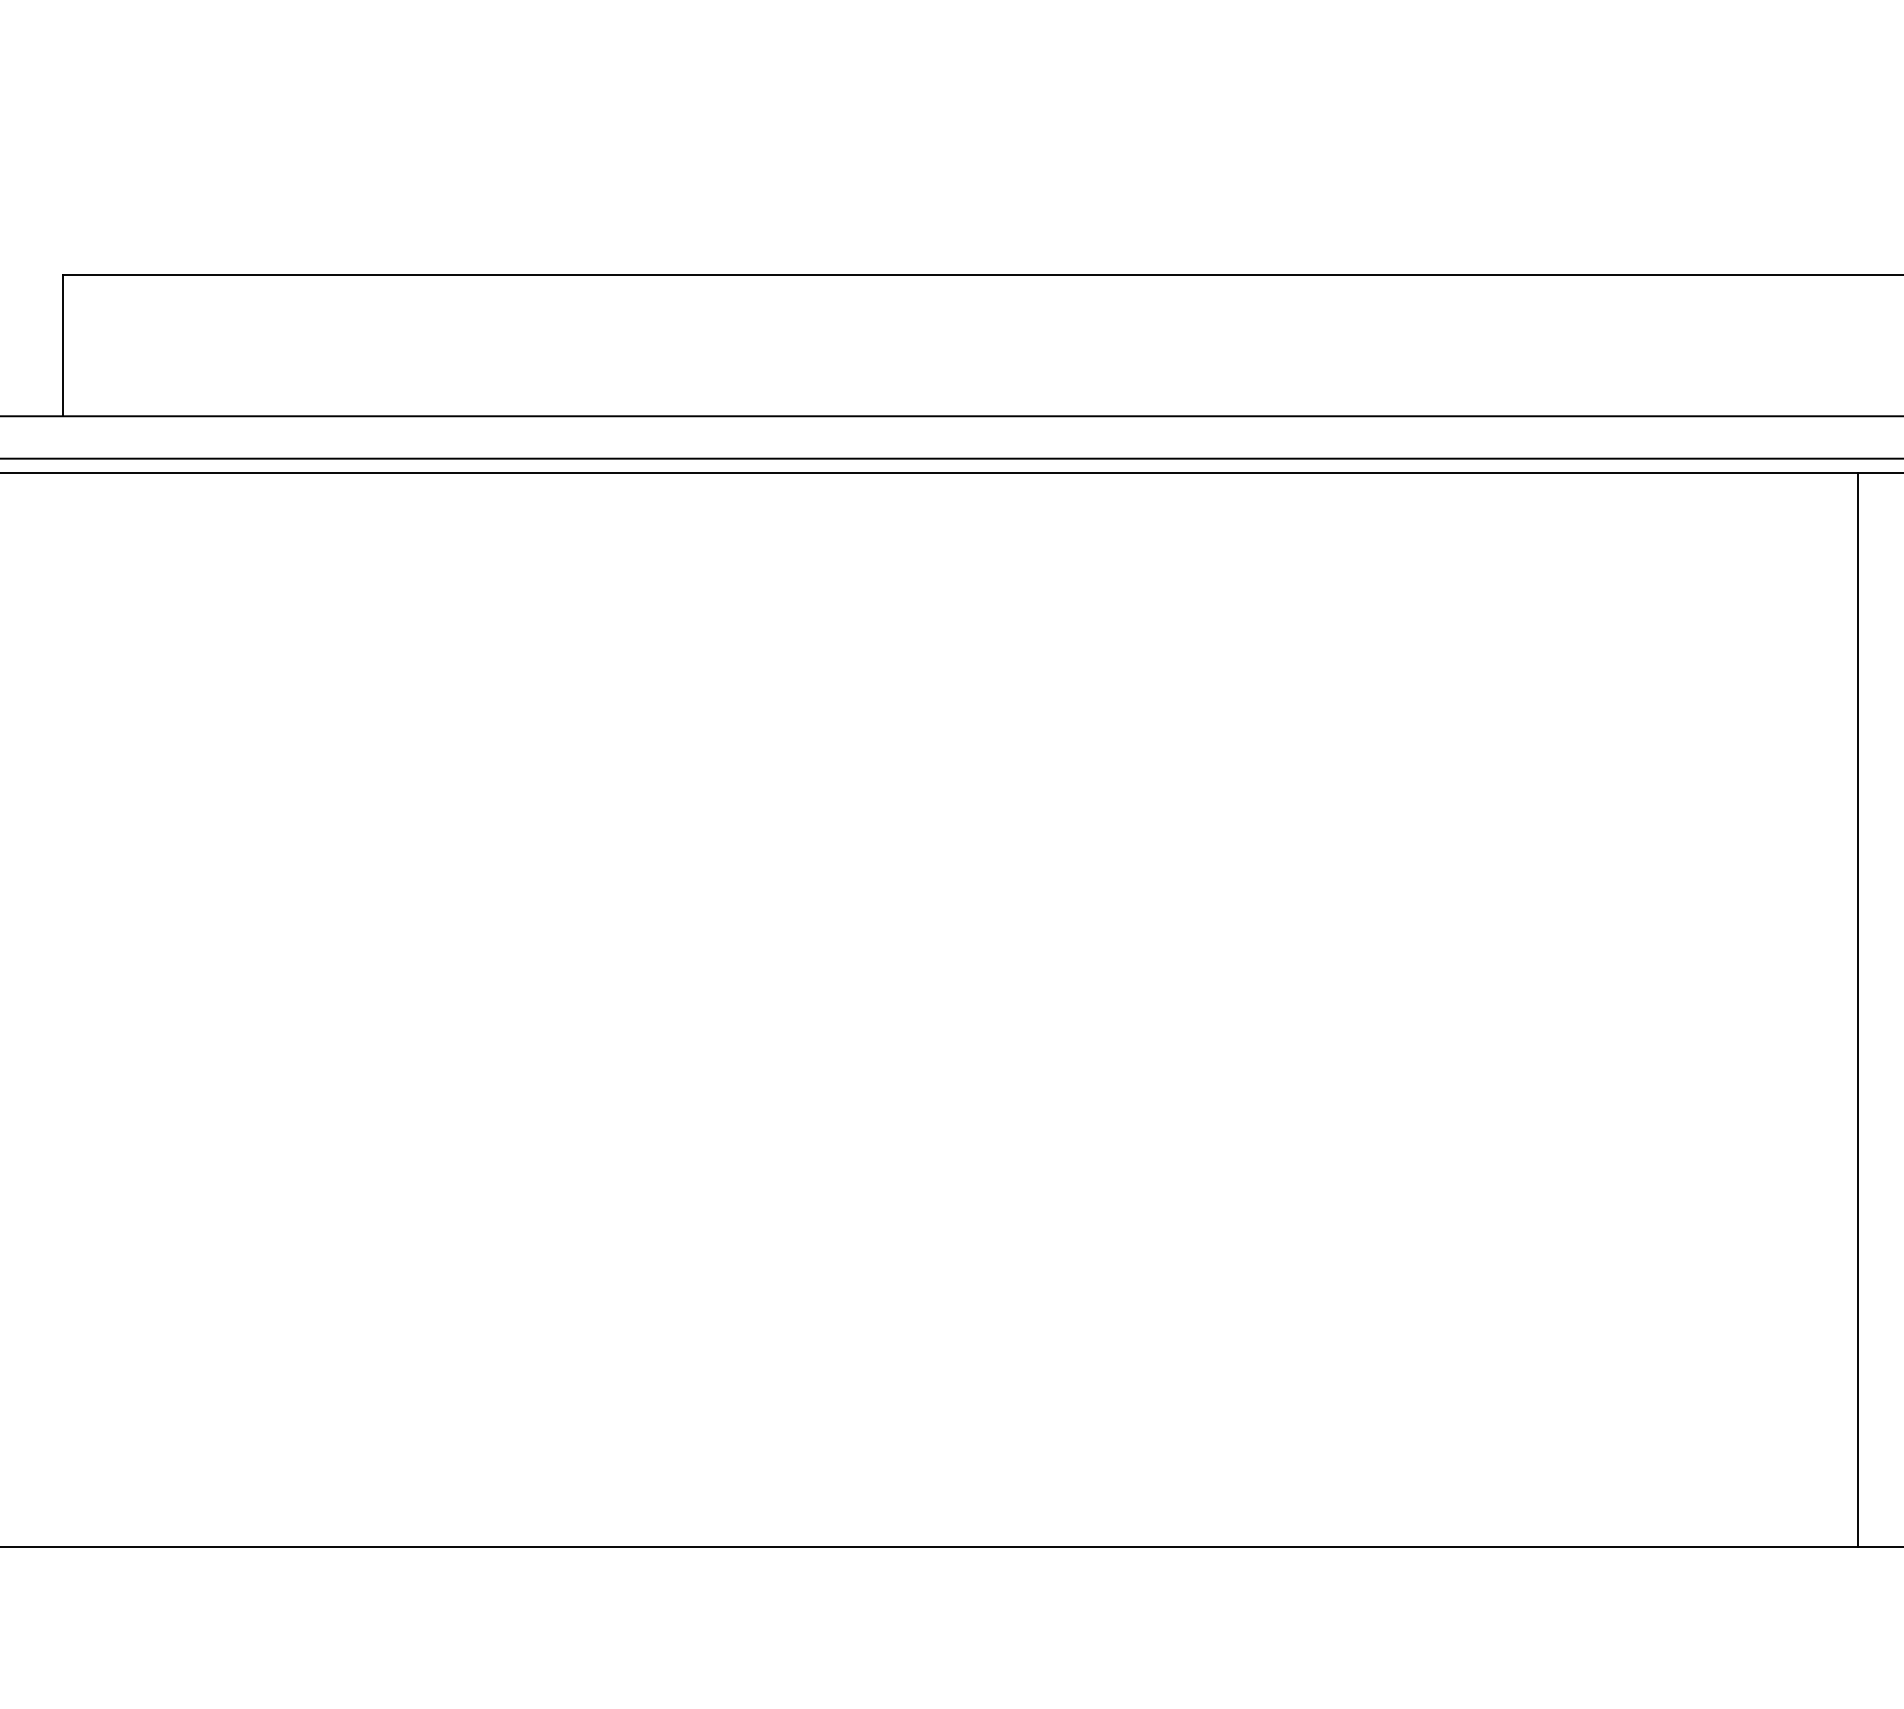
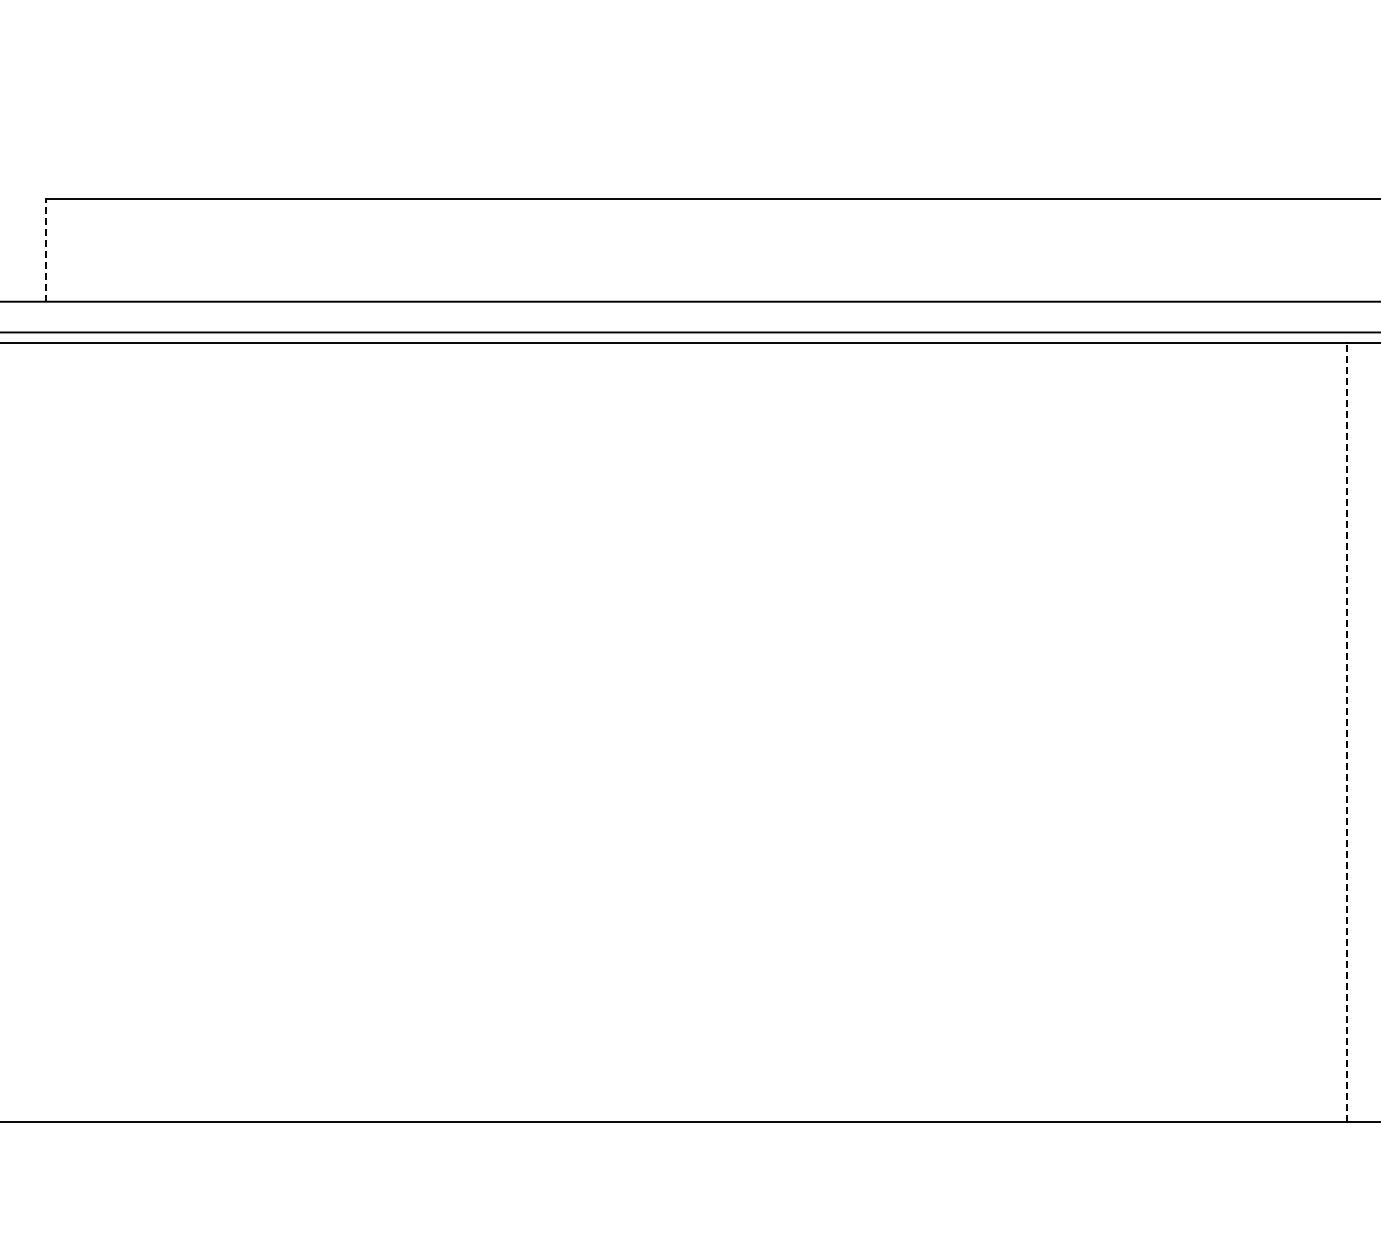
line: (62, 344) -> (45, 249), solid -> dashed
line: (1858, 1010) -> (1347, 732), solid -> dashed

